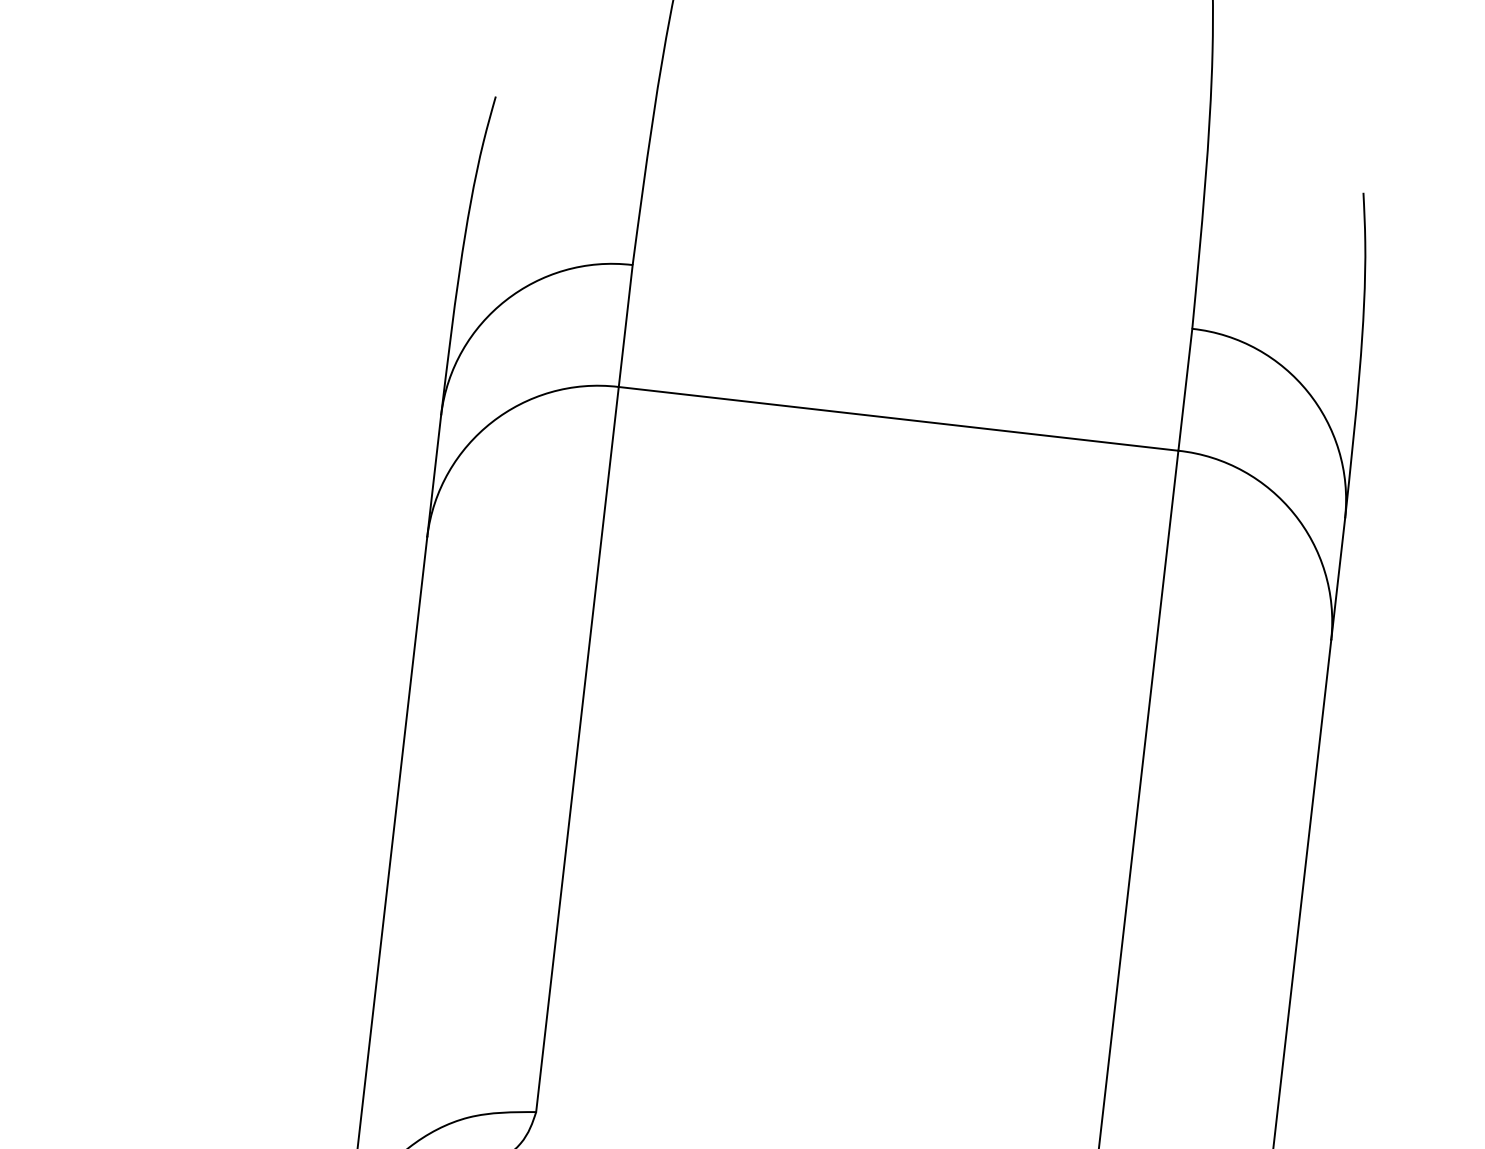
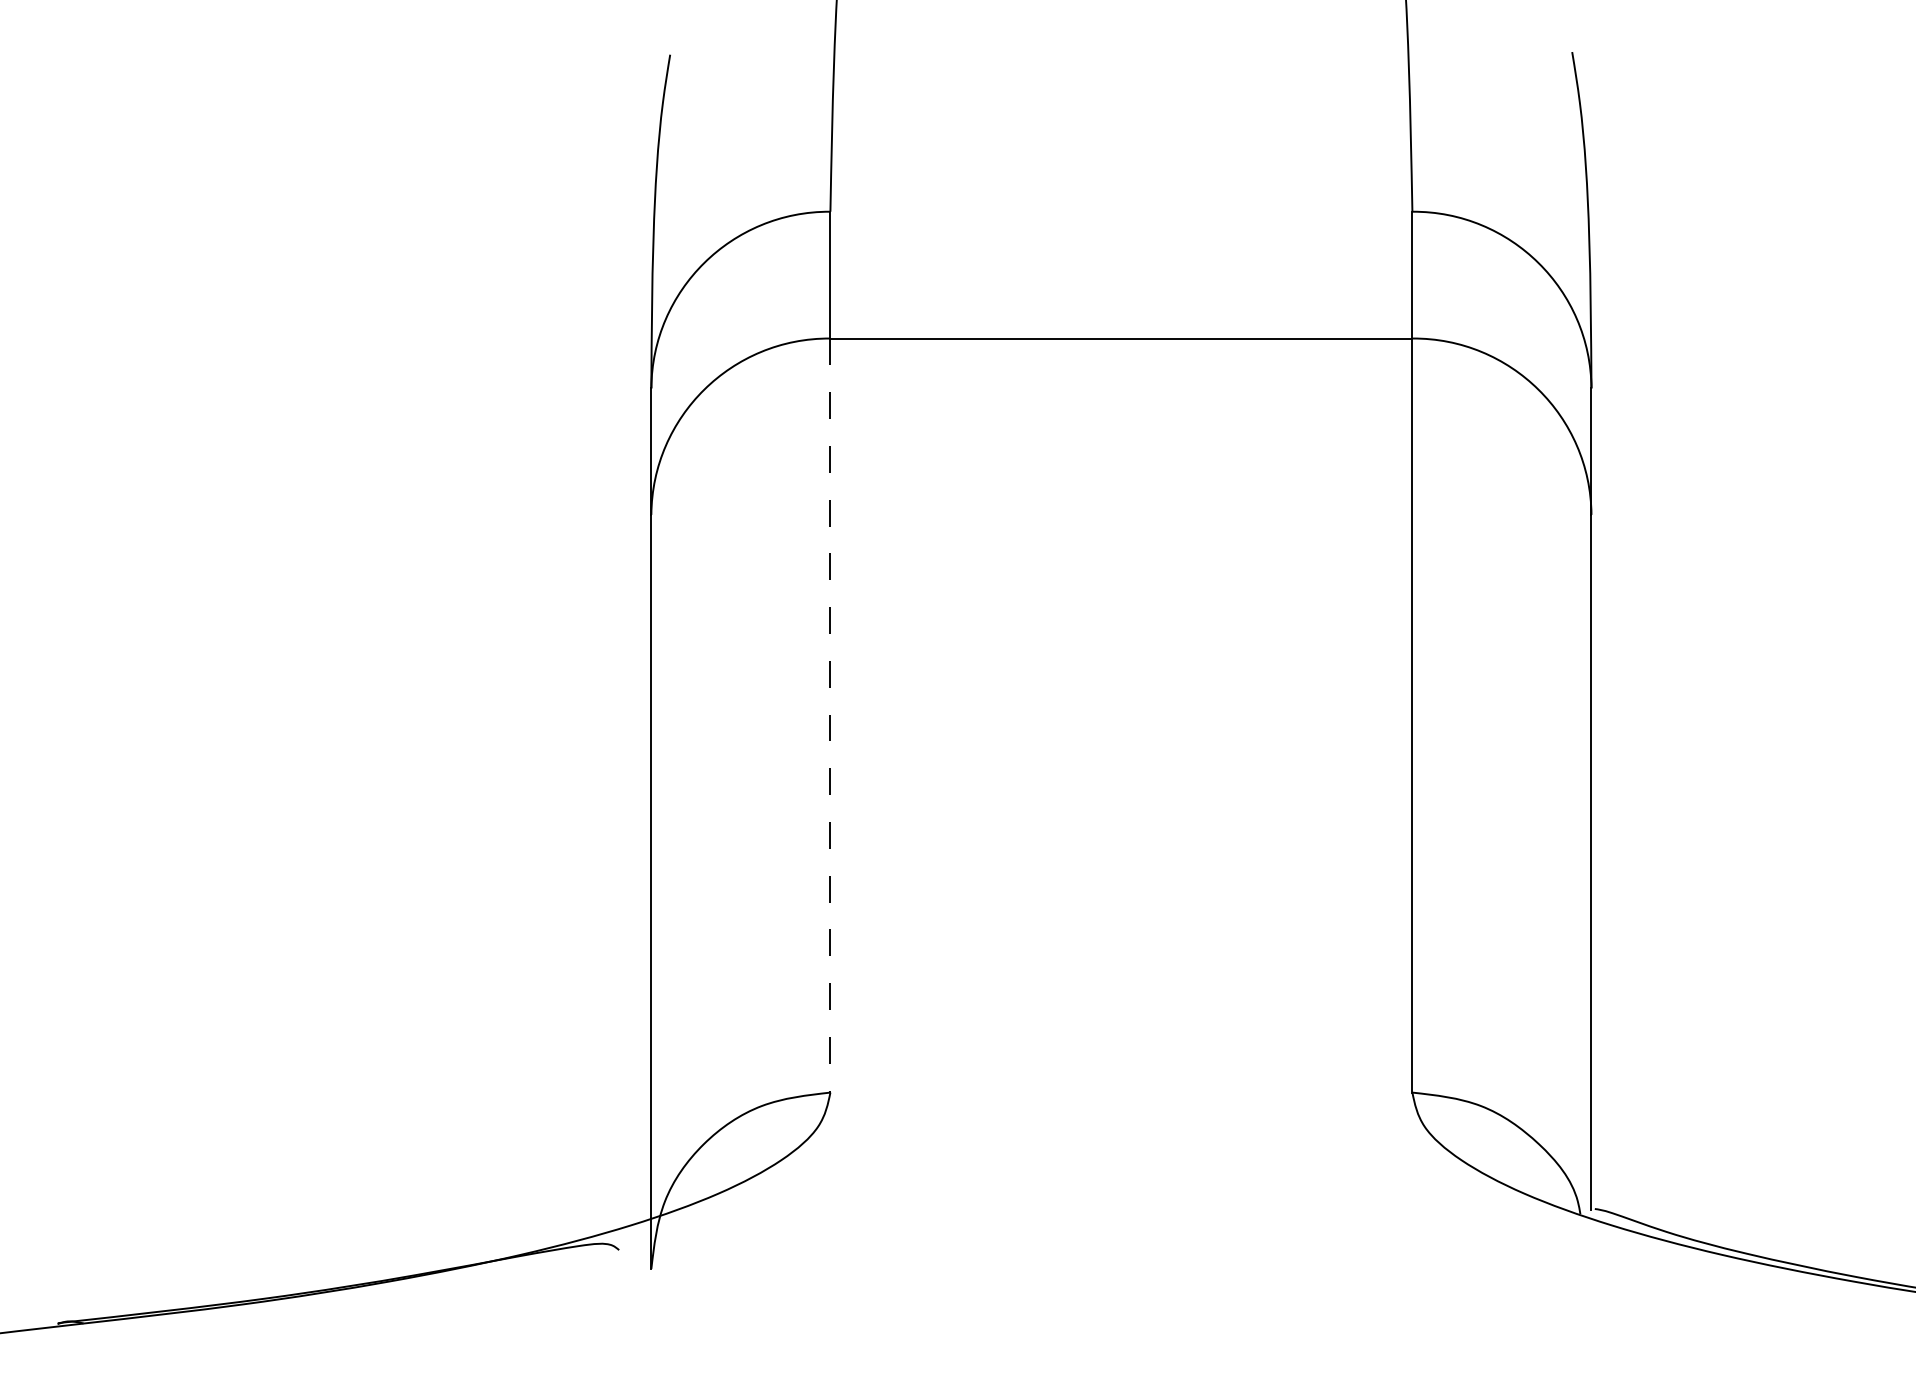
line: (577, 750) -> (830, 716), solid -> dashed

